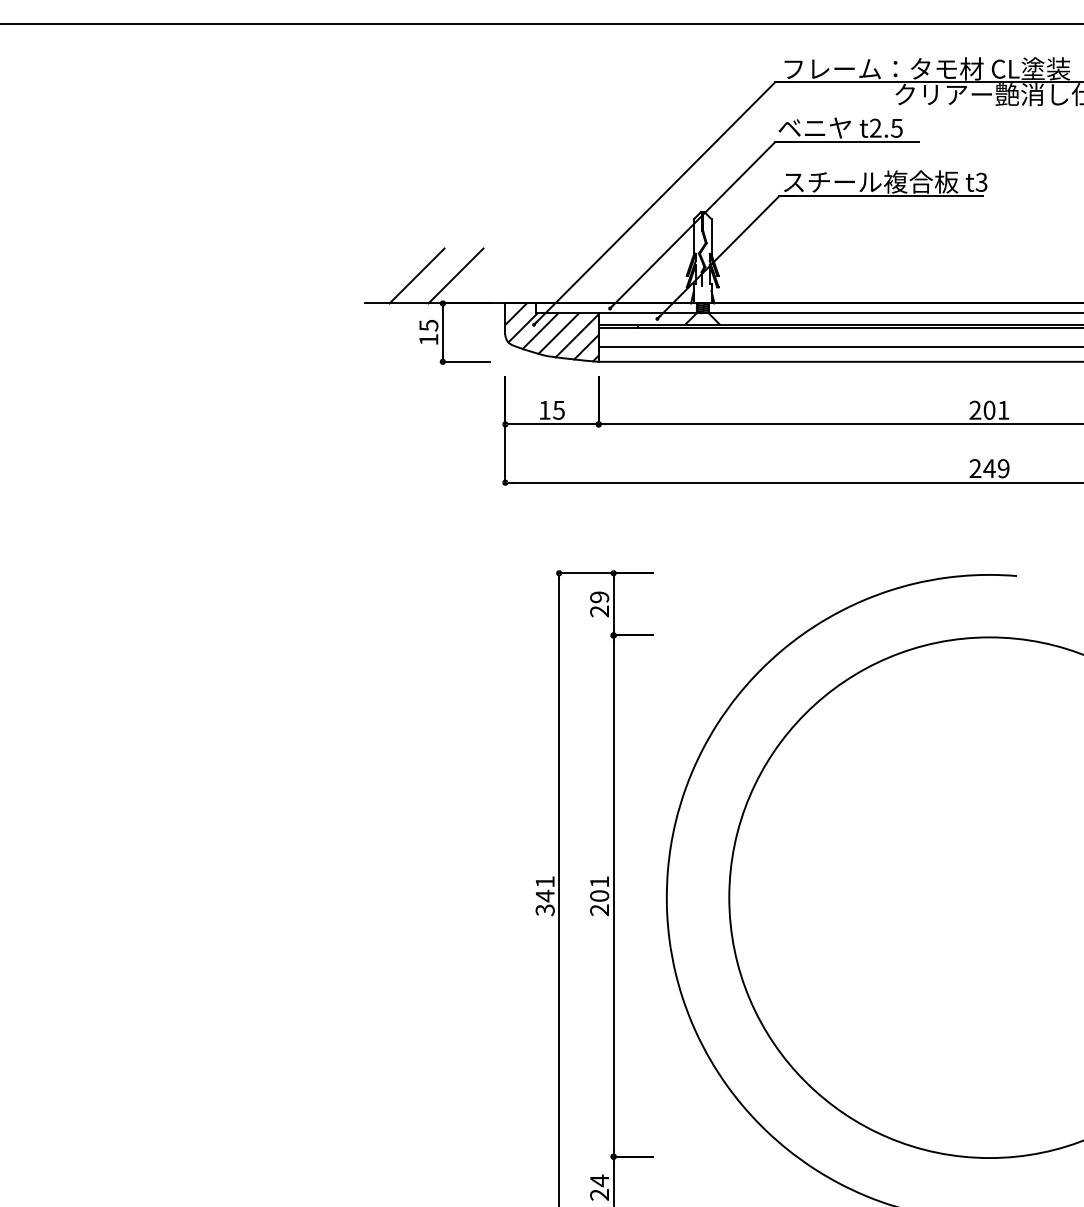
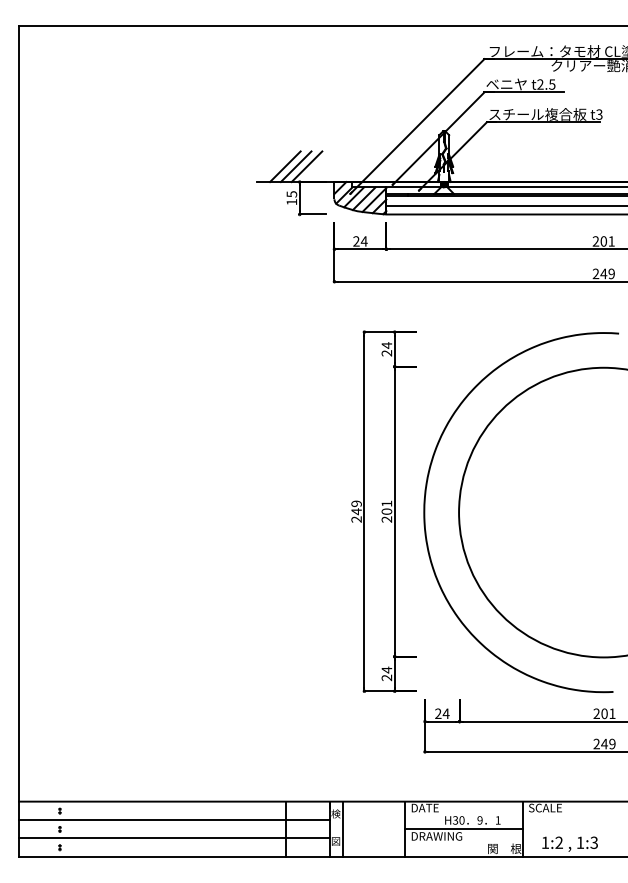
line: (435, 275) -> (295, 166), added
text: (552, 410) -> (360, 241), 15 -> 24
text: (598, 597) -> (386, 345), 29 -> 24
text: (544, 895) -> (356, 511), 341 -> 249

